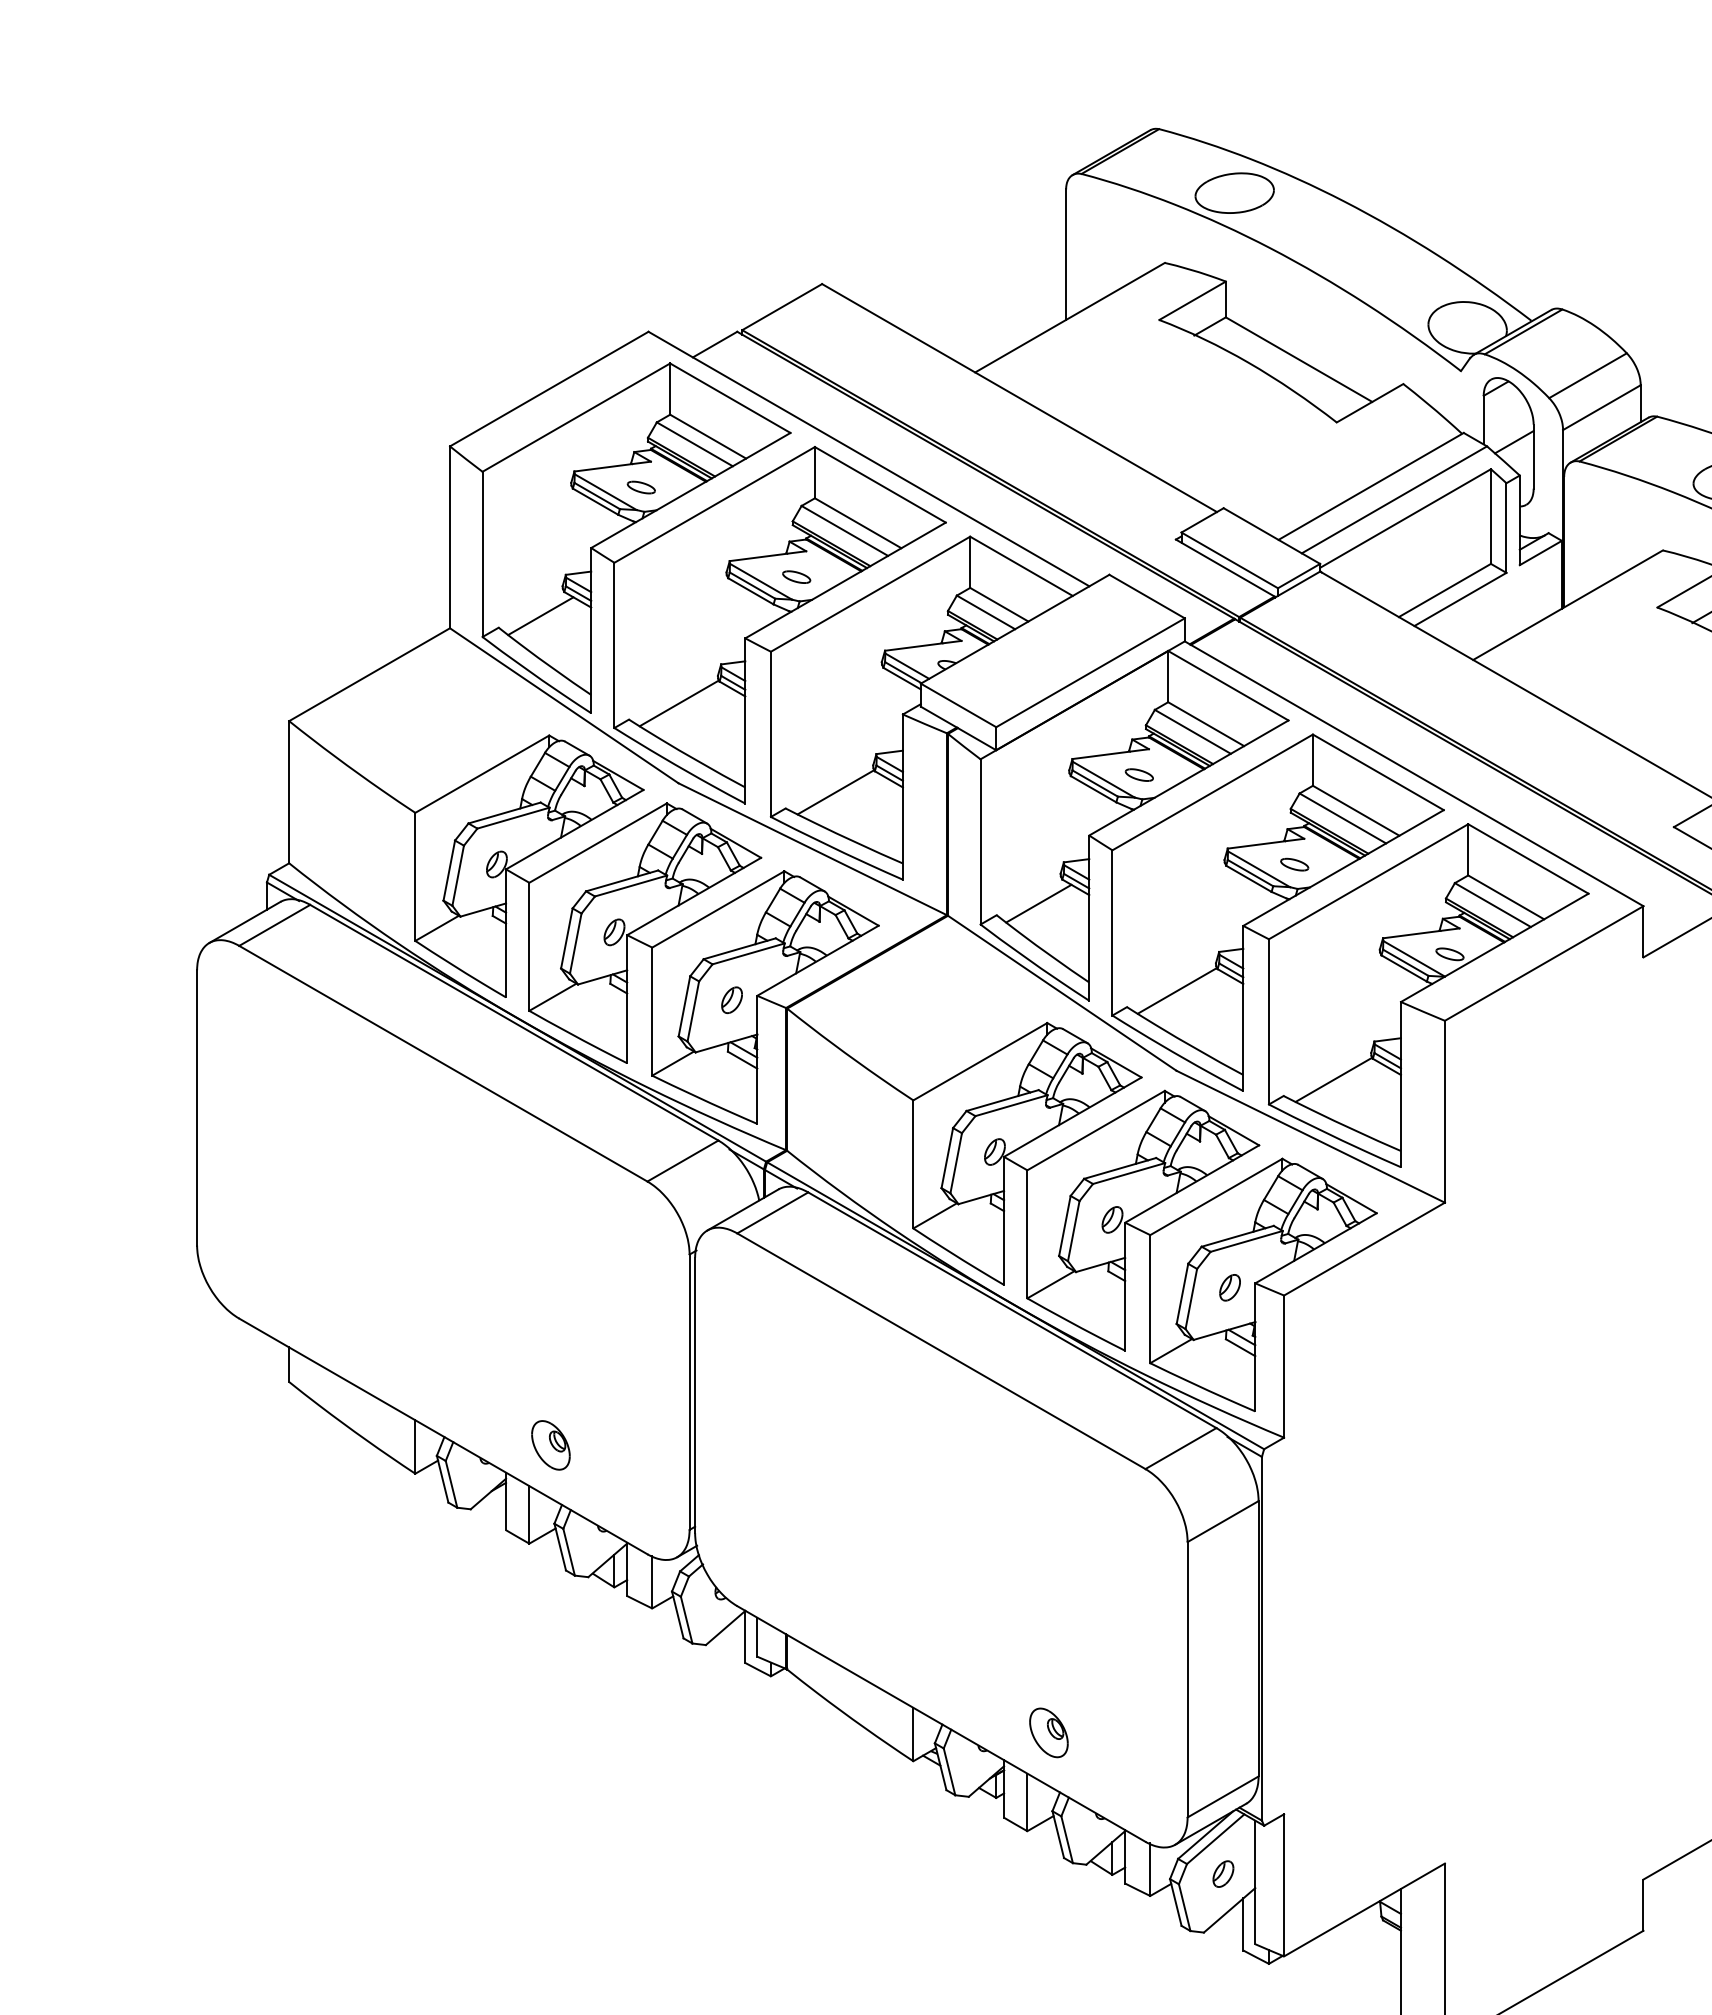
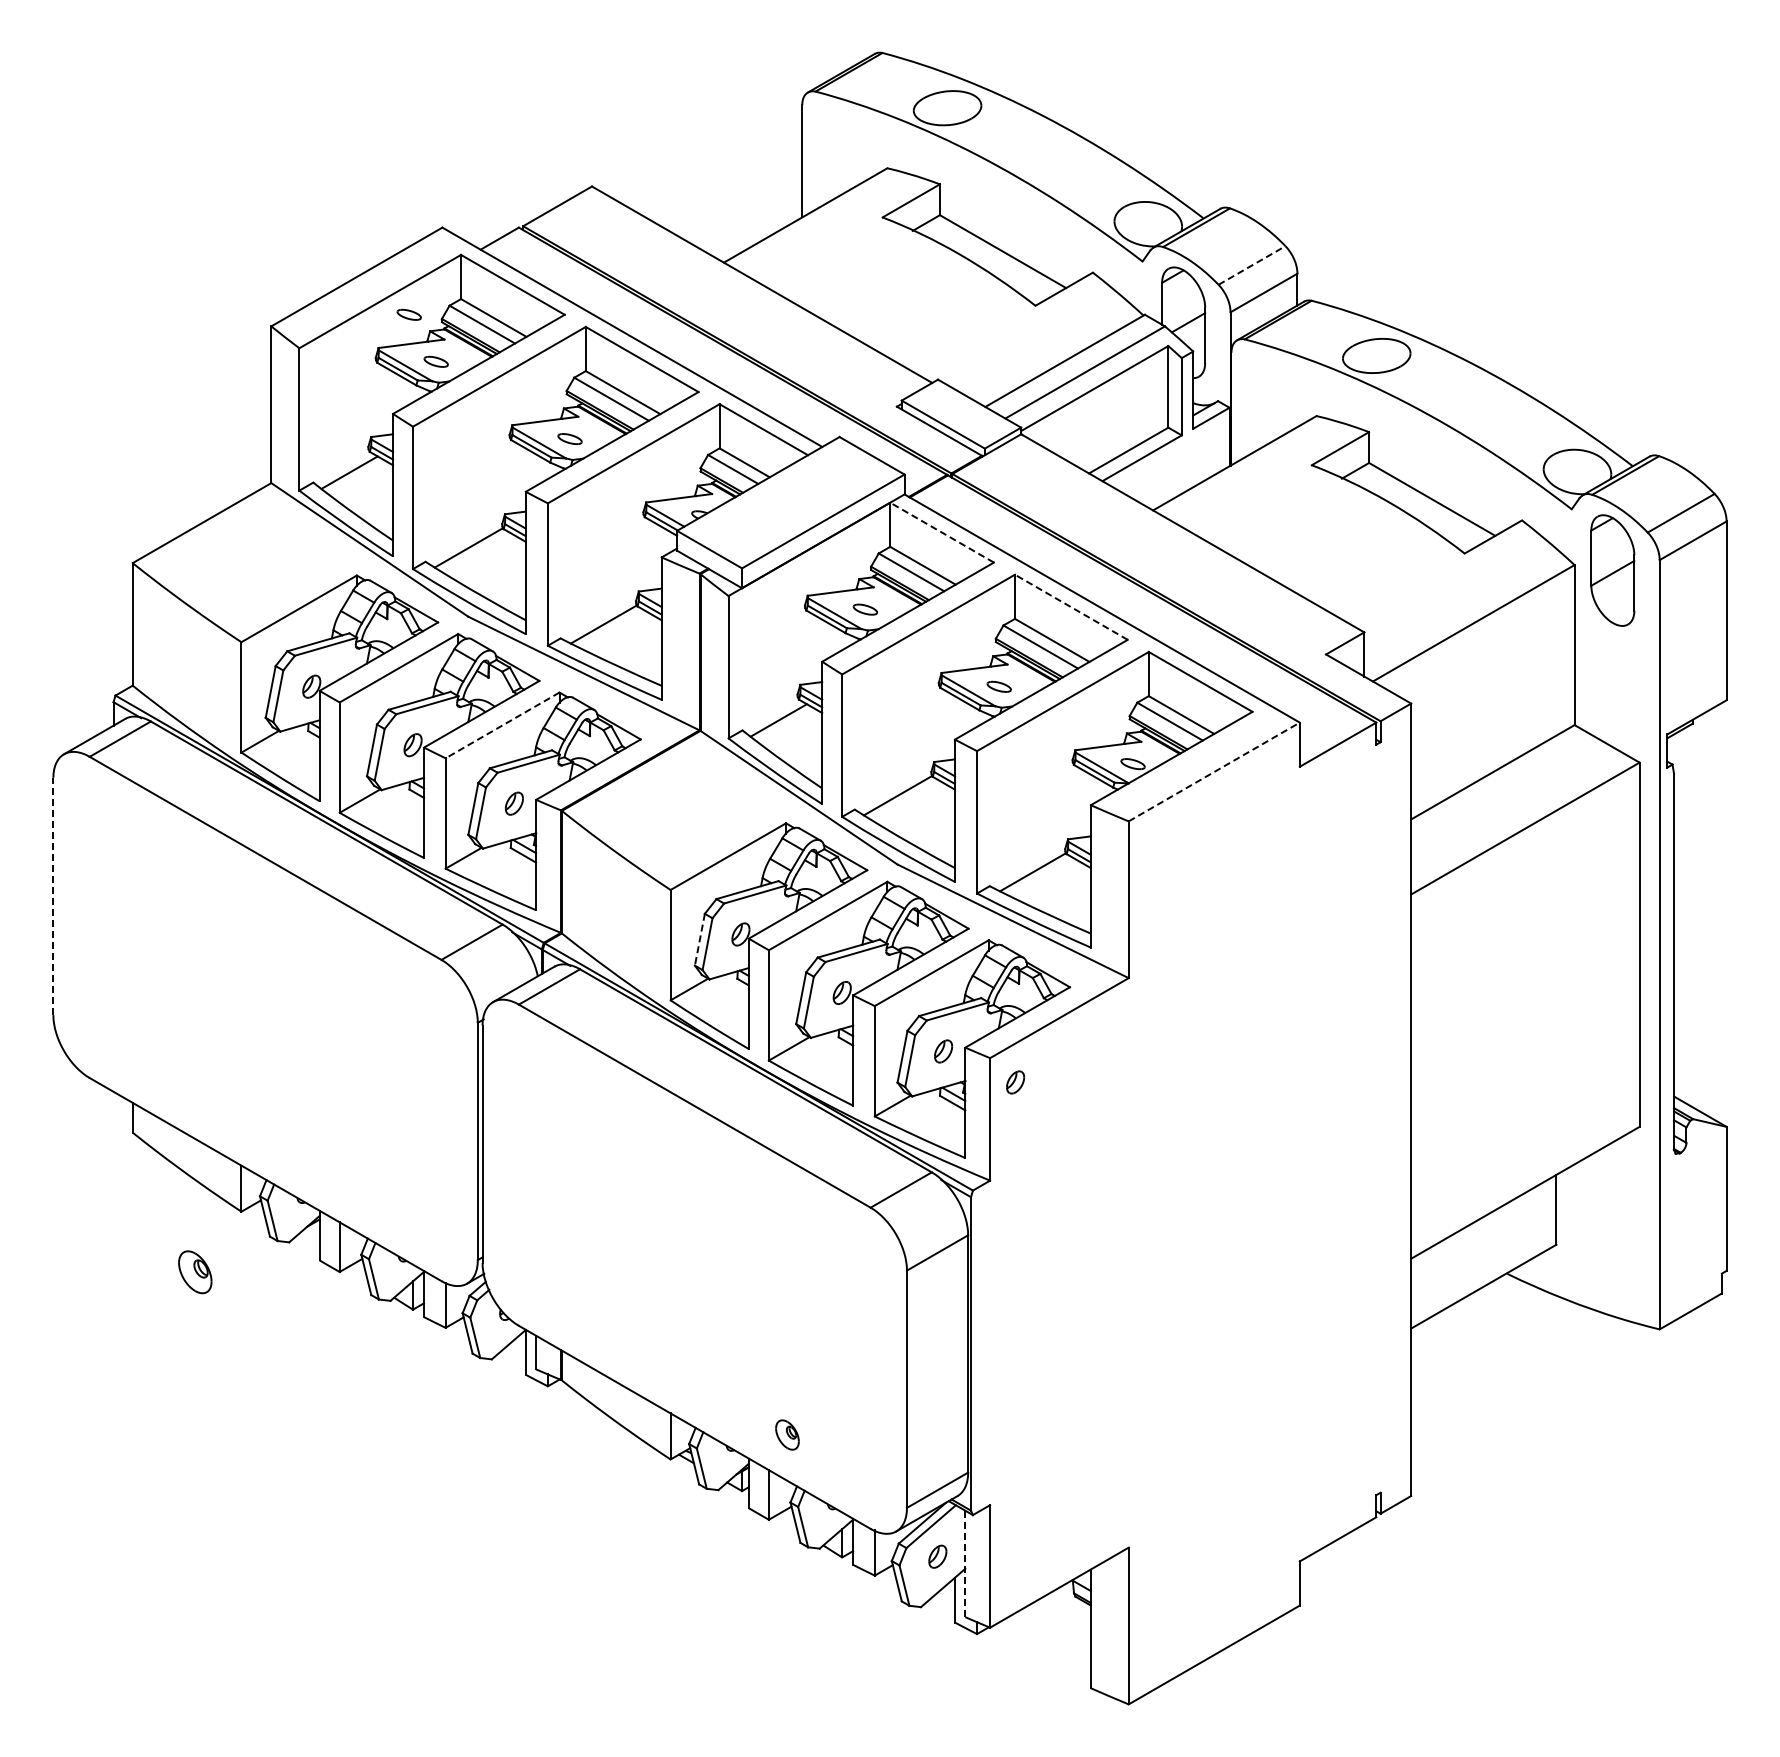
line: (1588, 375) -> (1252, 265), solid -> dashed
part: (609, 432) -> (408, 314), added
line: (1228, 685) -> (942, 532), solid -> dashed
line: (1377, 772) -> (1070, 607), solid -> dashed
line: (718, 909) -> (502, 725), solid -> dashed
line: (1544, 964) -> (1214, 772), solid -> dashed
line: (197, 1107) -> (53, 896), solid -> dashed
line: (946, 1159) -> (699, 940), solid -> dashed
part: (1313, 1323) -> (1015, 1082), added
part: (551, 1445) -> (195, 1272), moved
part: (1048, 1732) -> (787, 1434), size x0.7
line: (1255, 1881) -> (965, 1563), solid -> dashed

